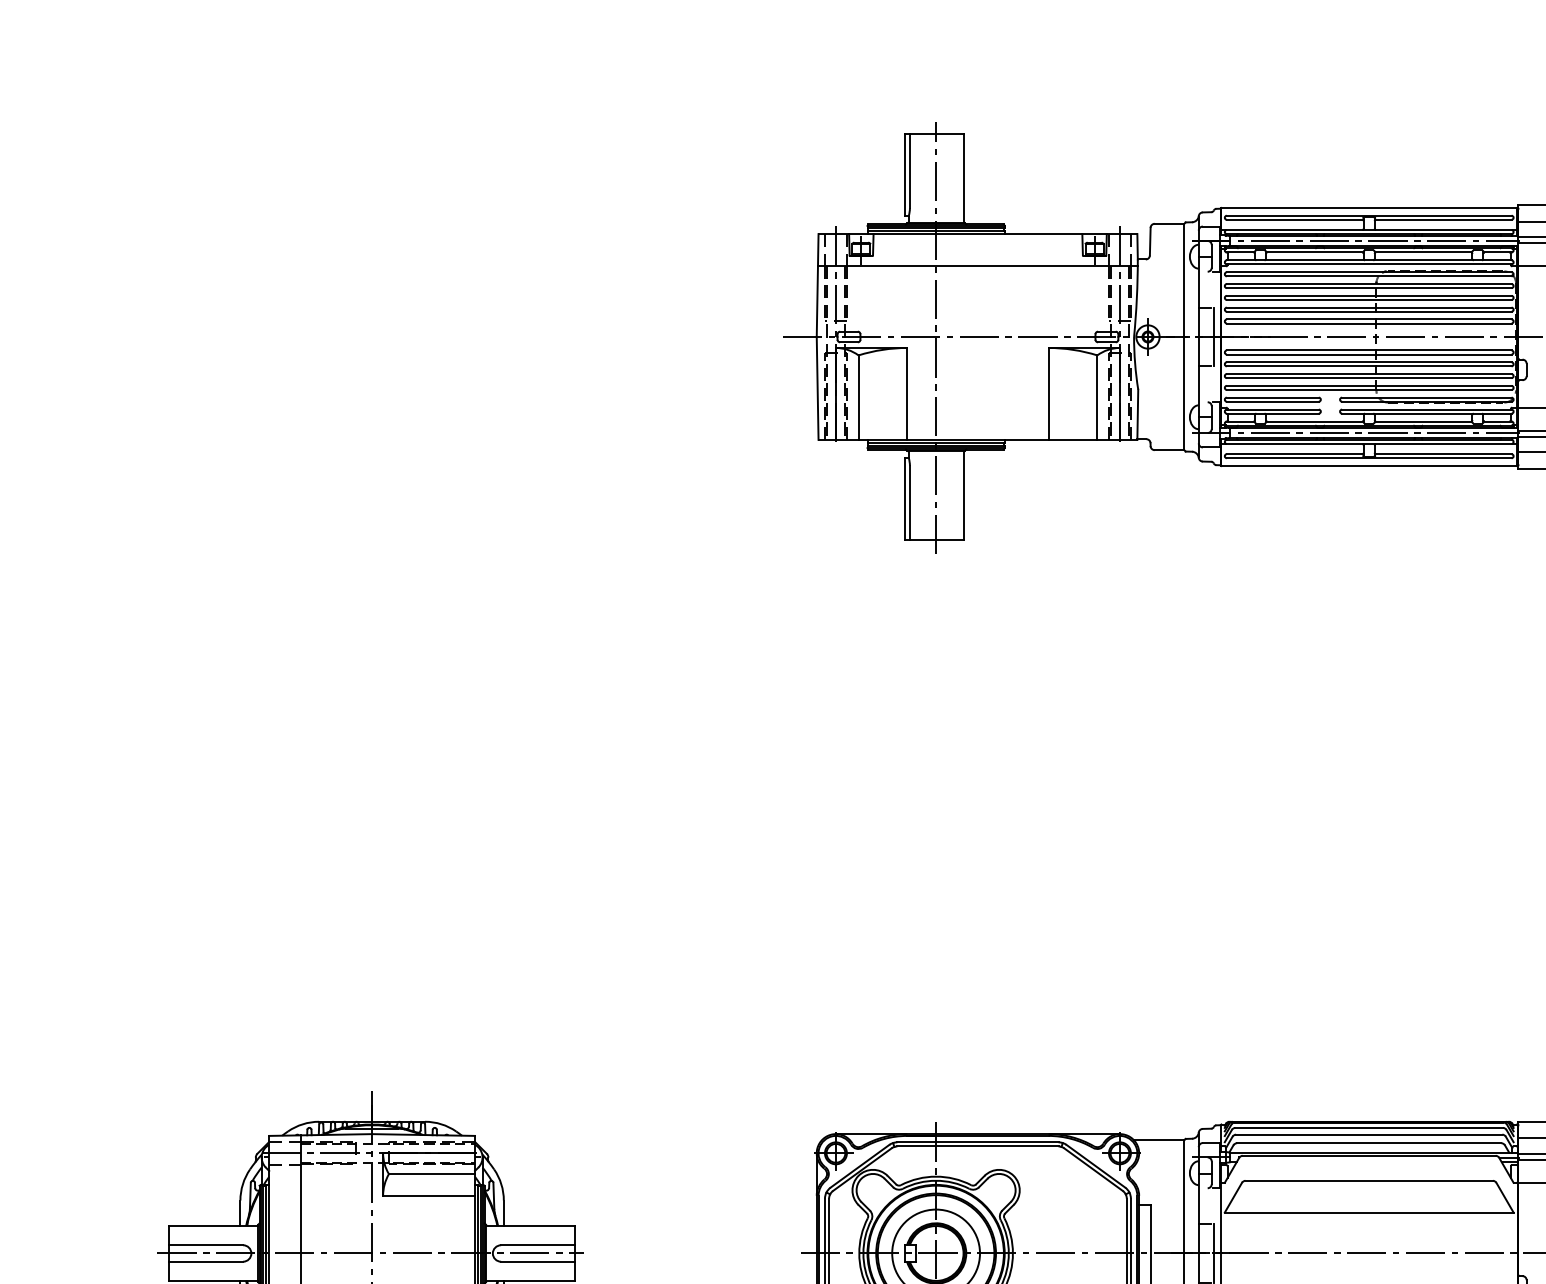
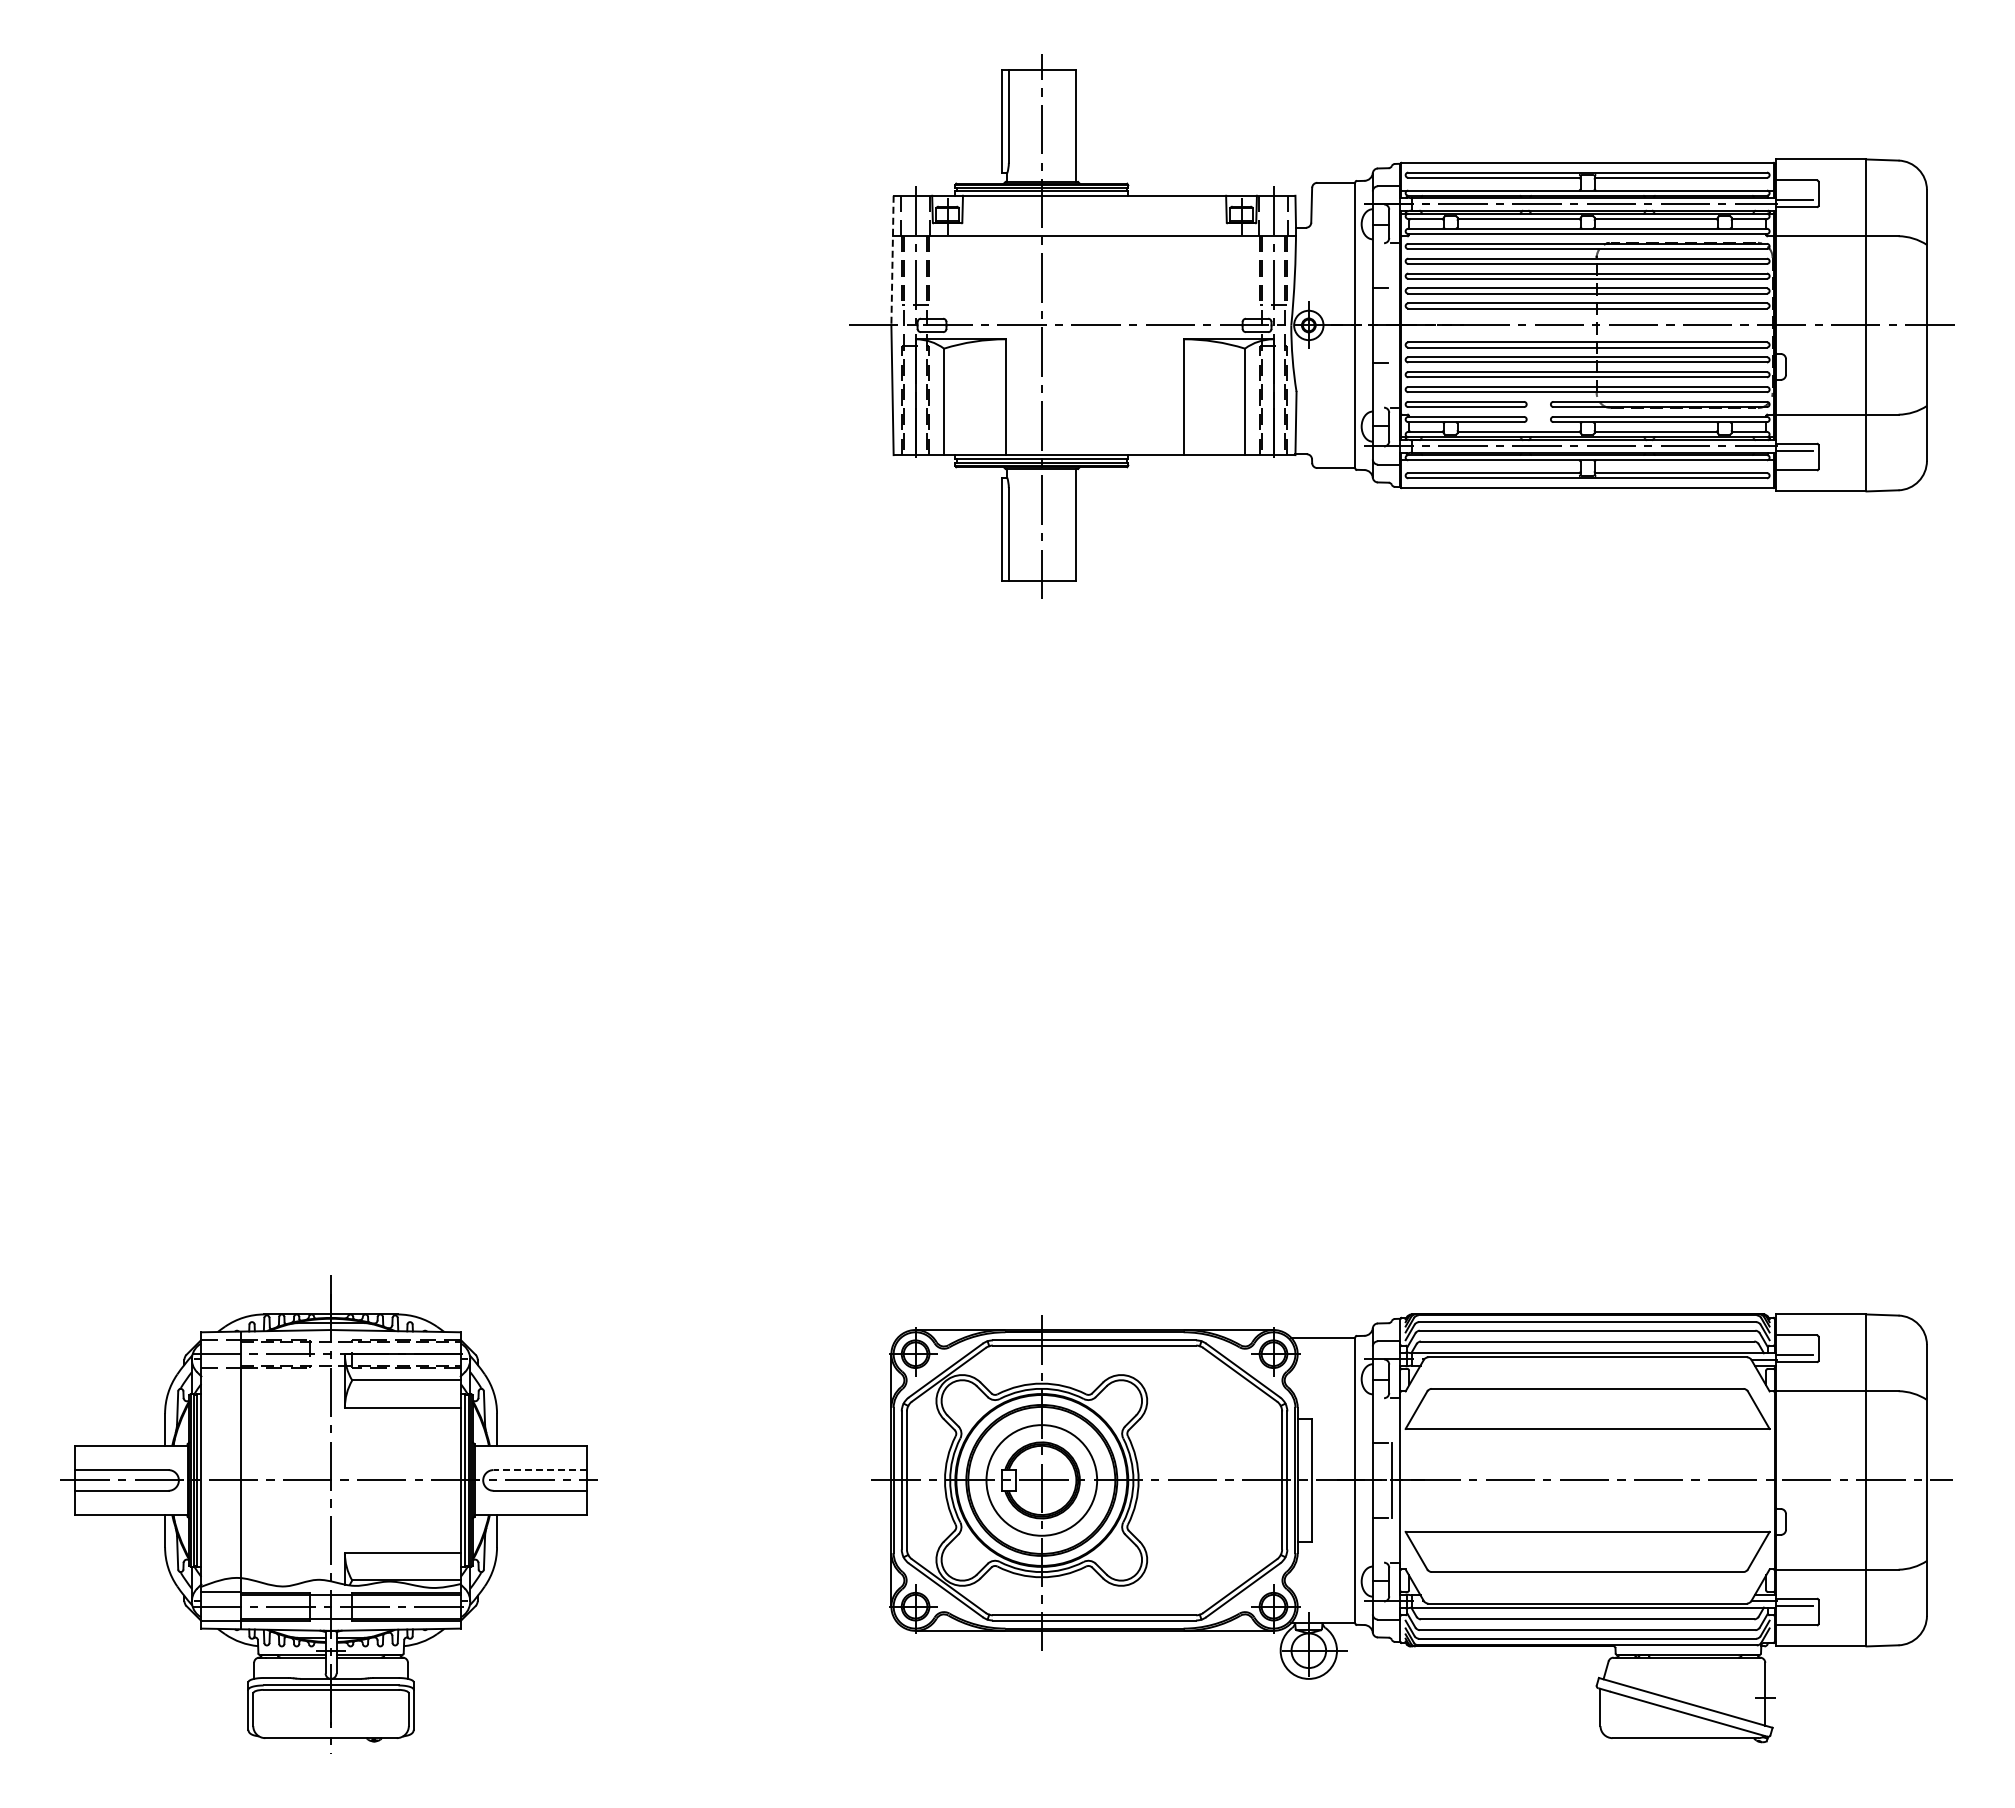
line: (817, 285) -> (892, 260), solid -> dashed
line: (1213, 337) -> (1391, 325), removed
line: (538, 1245) -> (540, 1470), solid -> dashed

